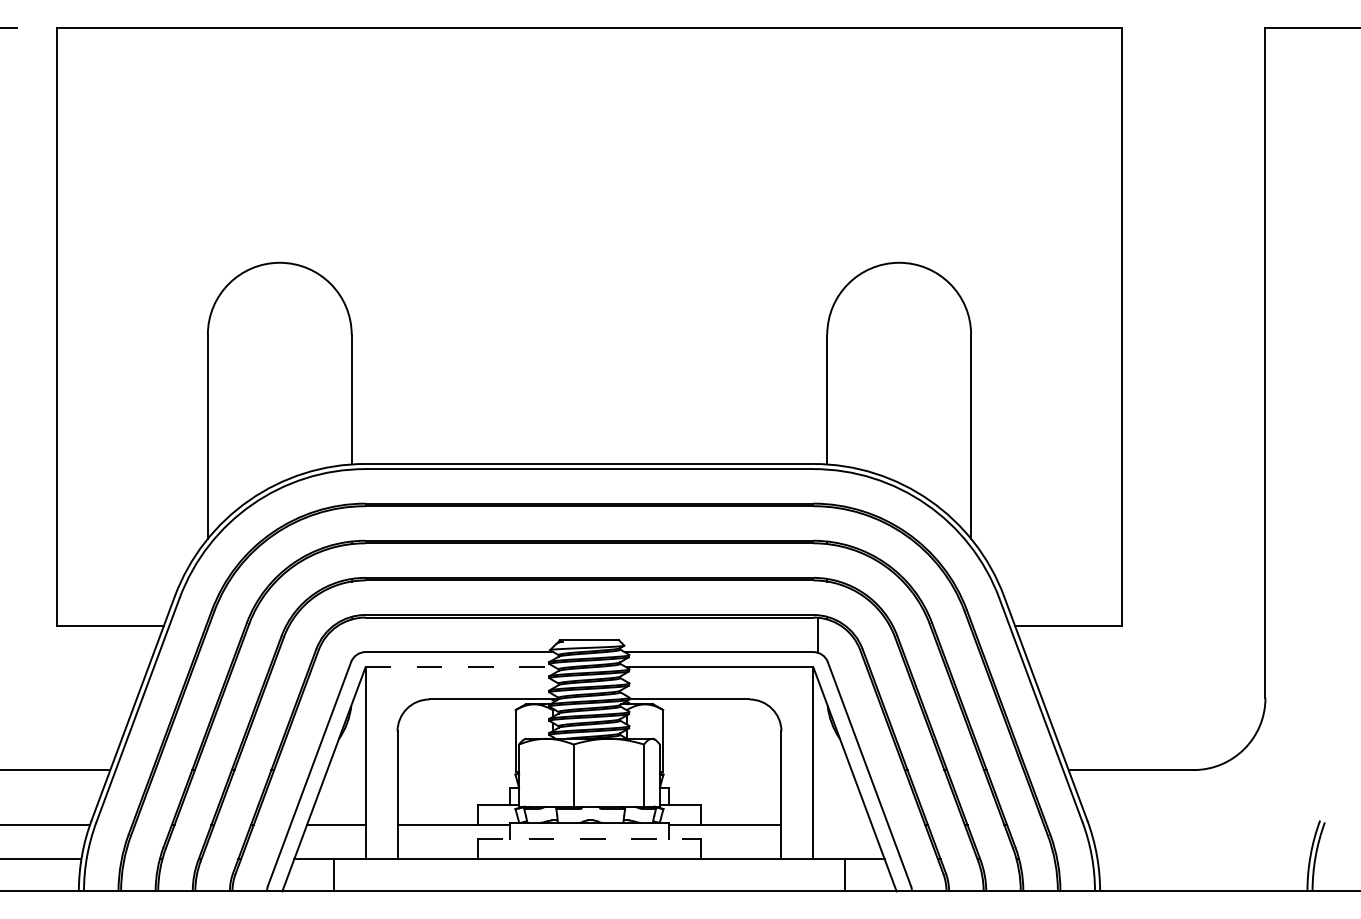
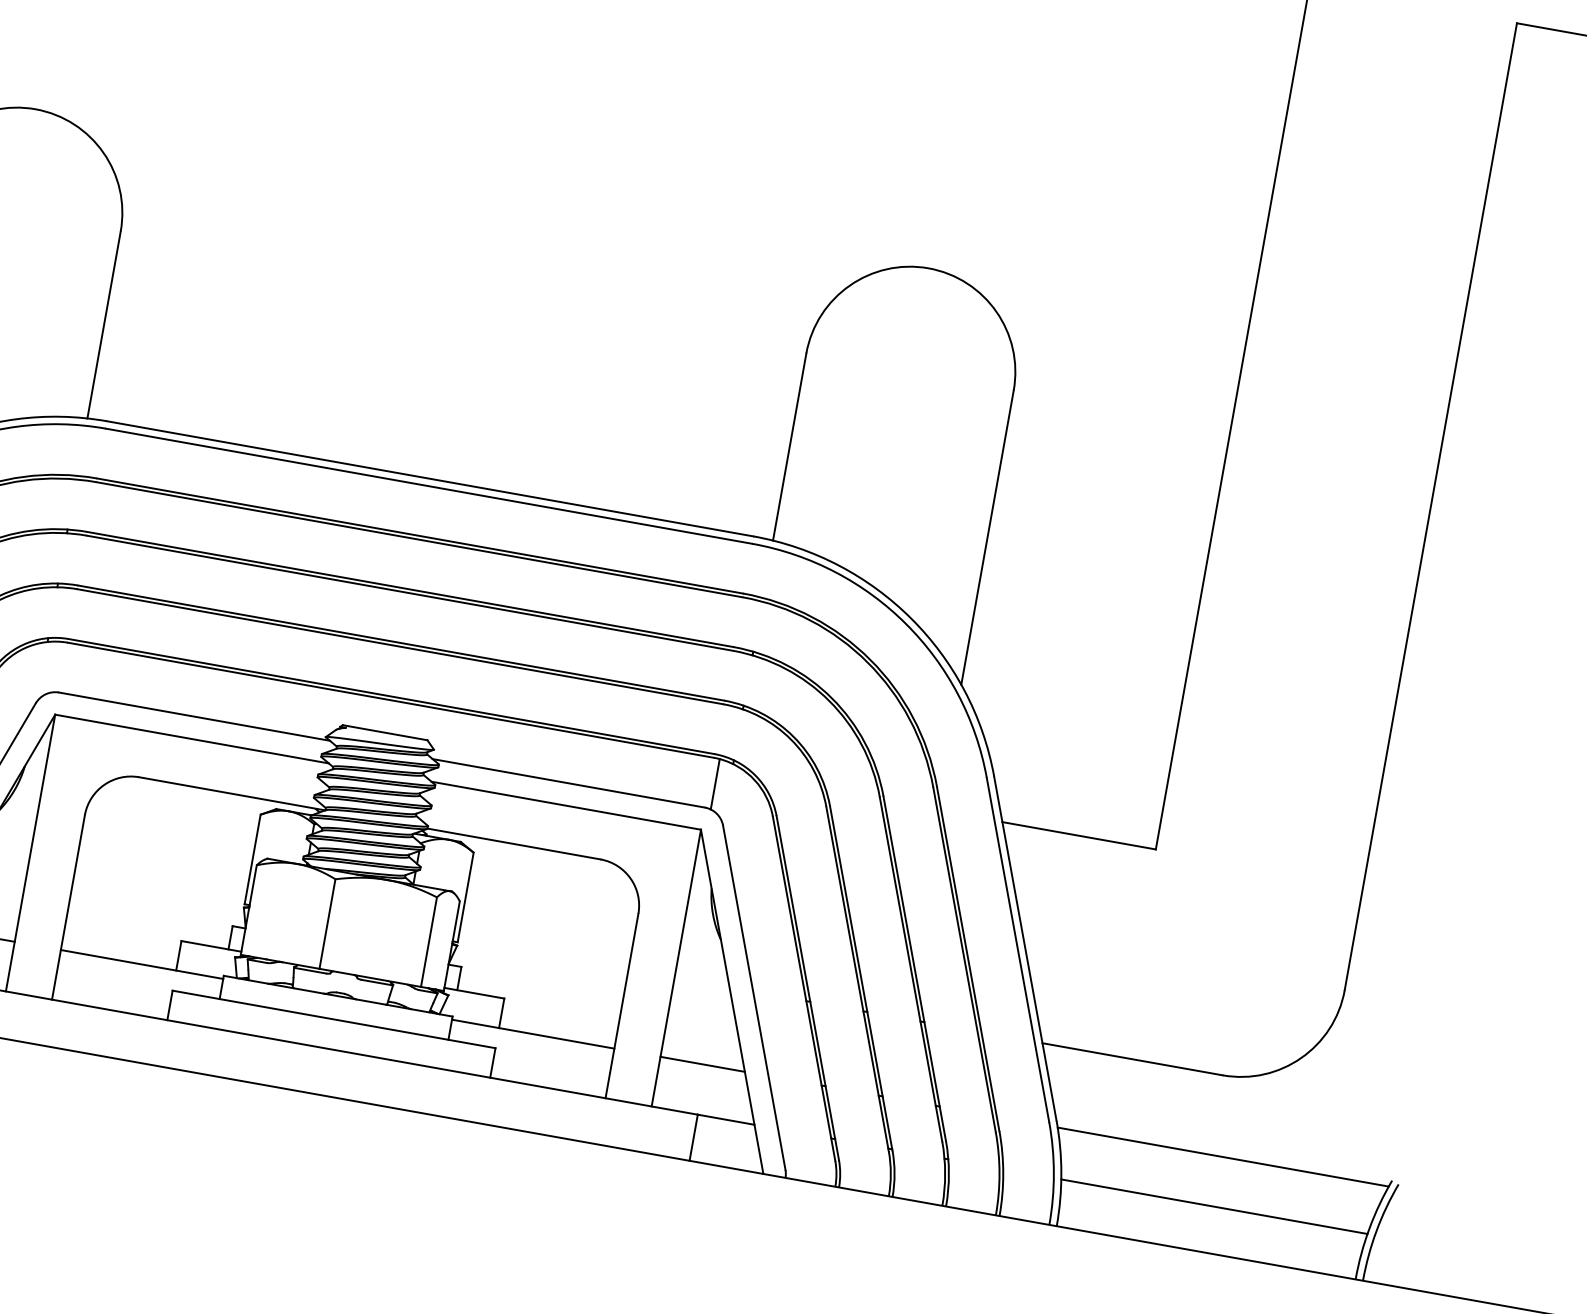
line: (460, 667) -> (192, 739), dashed -> solid
line: (842, 824) -> (702, 1063), added
line: (1203, 824) -> (1222, 1156), added
line: (589, 838) -> (334, 1018), dashed -> solid
line: (1203, 859) -> (1213, 1206), added

